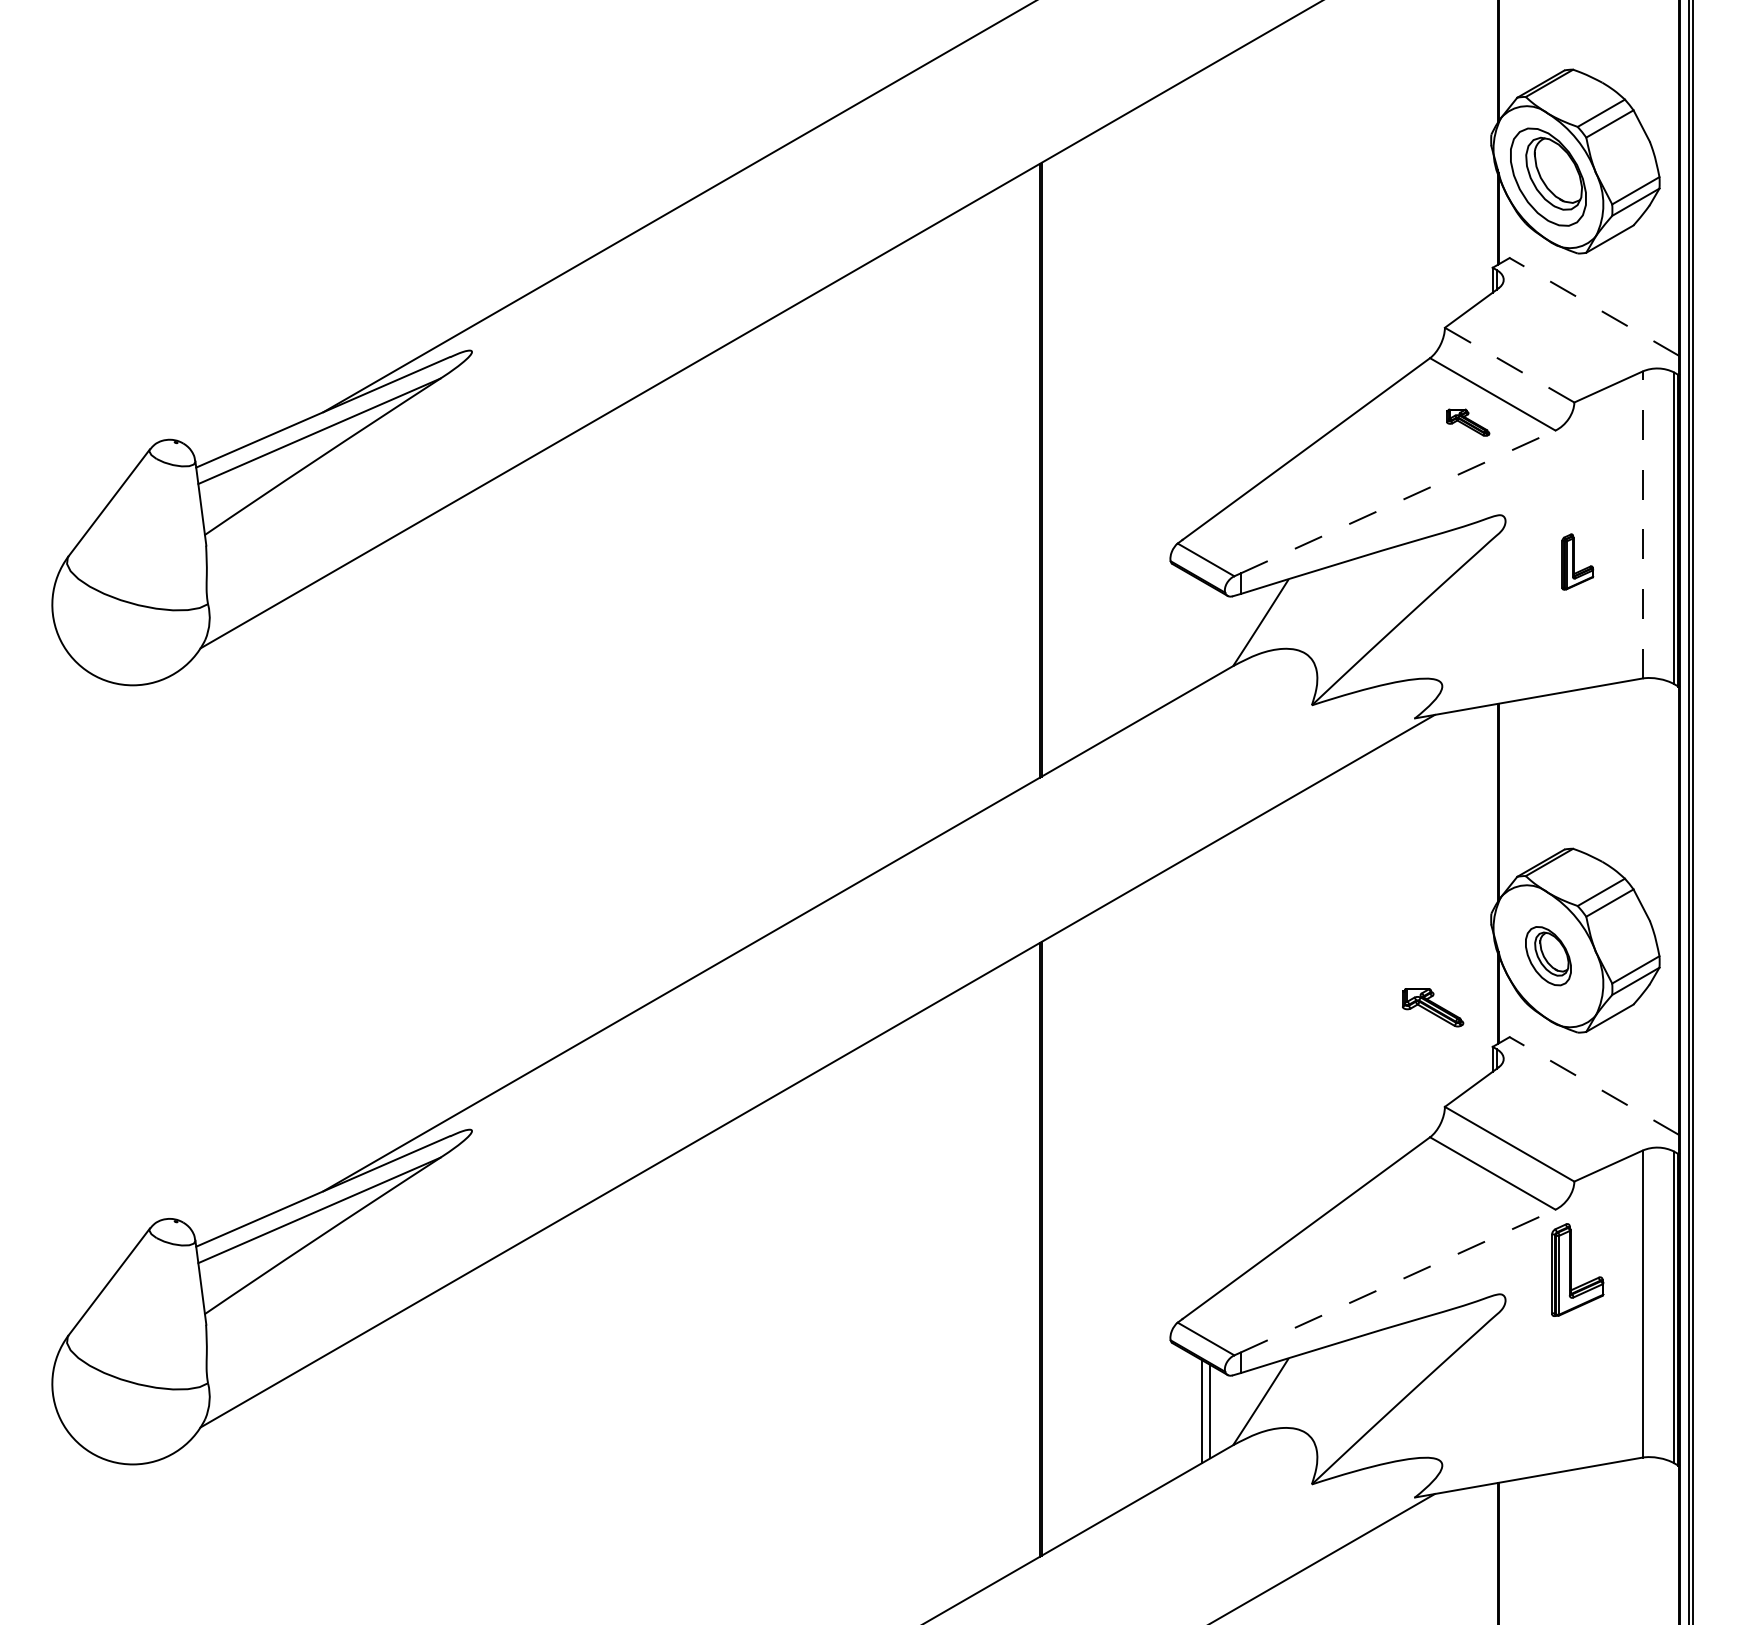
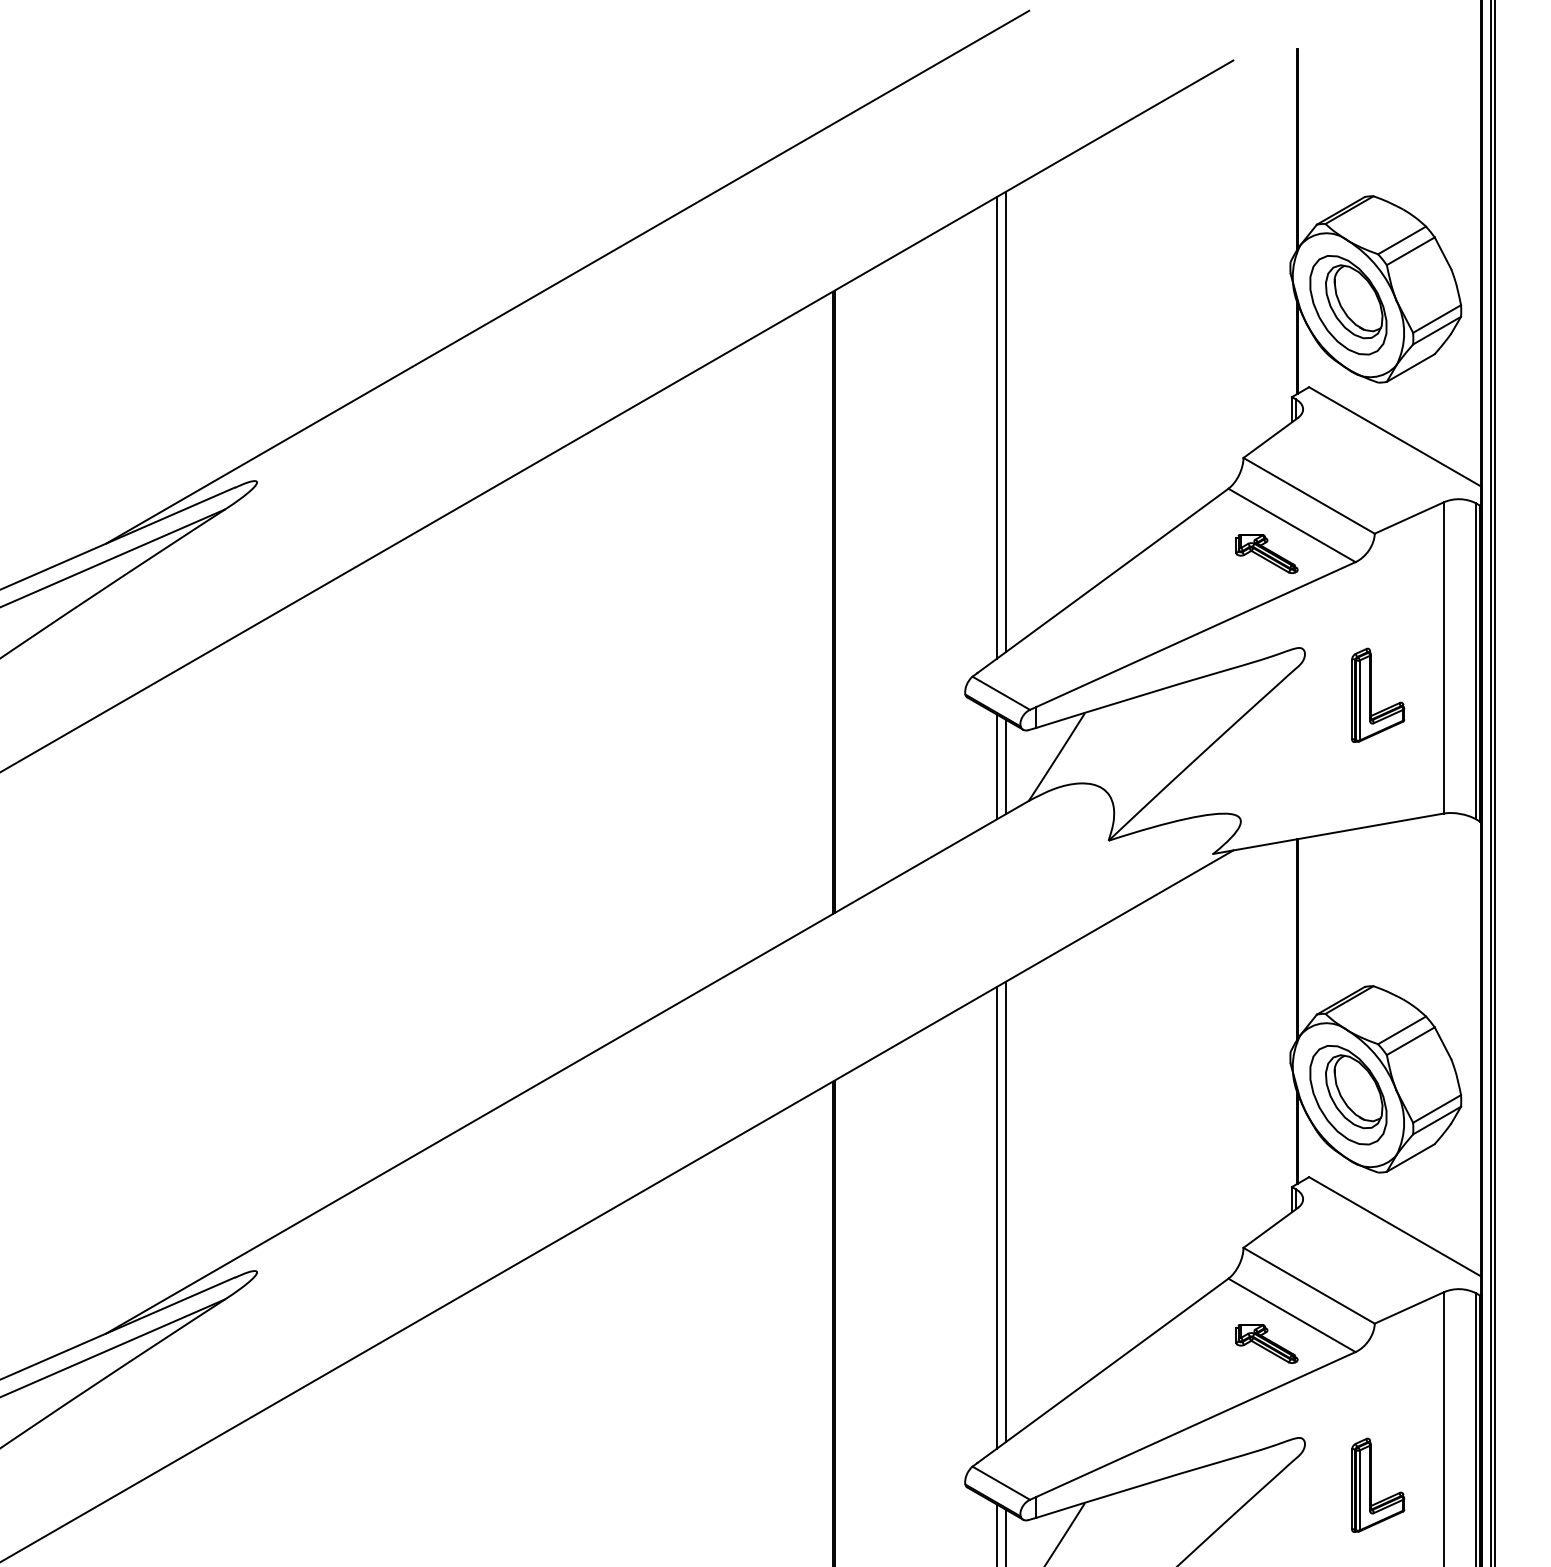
line: (1210, 292) -> (1005, 422), added
line: (1201, 297) -> (996, 427), added
line: (1594, 307) -> (1395, 437), dashed -> solid
line: (1509, 365) -> (1308, 496), dashed -> solid
part: (1468, 422) -> (1267, 553), size x1.43
line: (1398, 502) -> (1196, 635), dashed -> solid
line: (1642, 524) -> (1443, 657), dashed -> solid
part: (1577, 561) -> (1377, 694), size x1.67
line: (1201, 632) -> (996, 766), added
line: (1210, 632) -> (1005, 766), added
part: (1548, 955) -> (1348, 1094), size x1.67
part: (1433, 1007) -> (1267, 1343), moved
line: (1210, 1071) -> (1005, 1211), added
line: (1201, 1076) -> (996, 1217), added
line: (1594, 1086) -> (1395, 1227), dashed -> solid
part: (1577, 1269) -> (1377, 1484), moved
line: (1398, 1281) -> (1196, 1424), dashed -> solid

